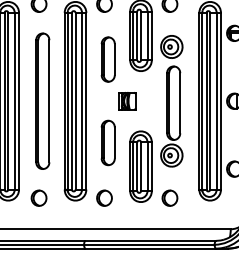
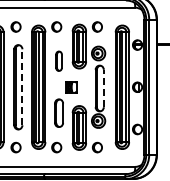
part: (107, 58) -> (58, 60), size x0.7
line: (49, 101) -> (22, 87), solid -> dashed
line: (179, 103) -> (103, 88), solid -> dashed

